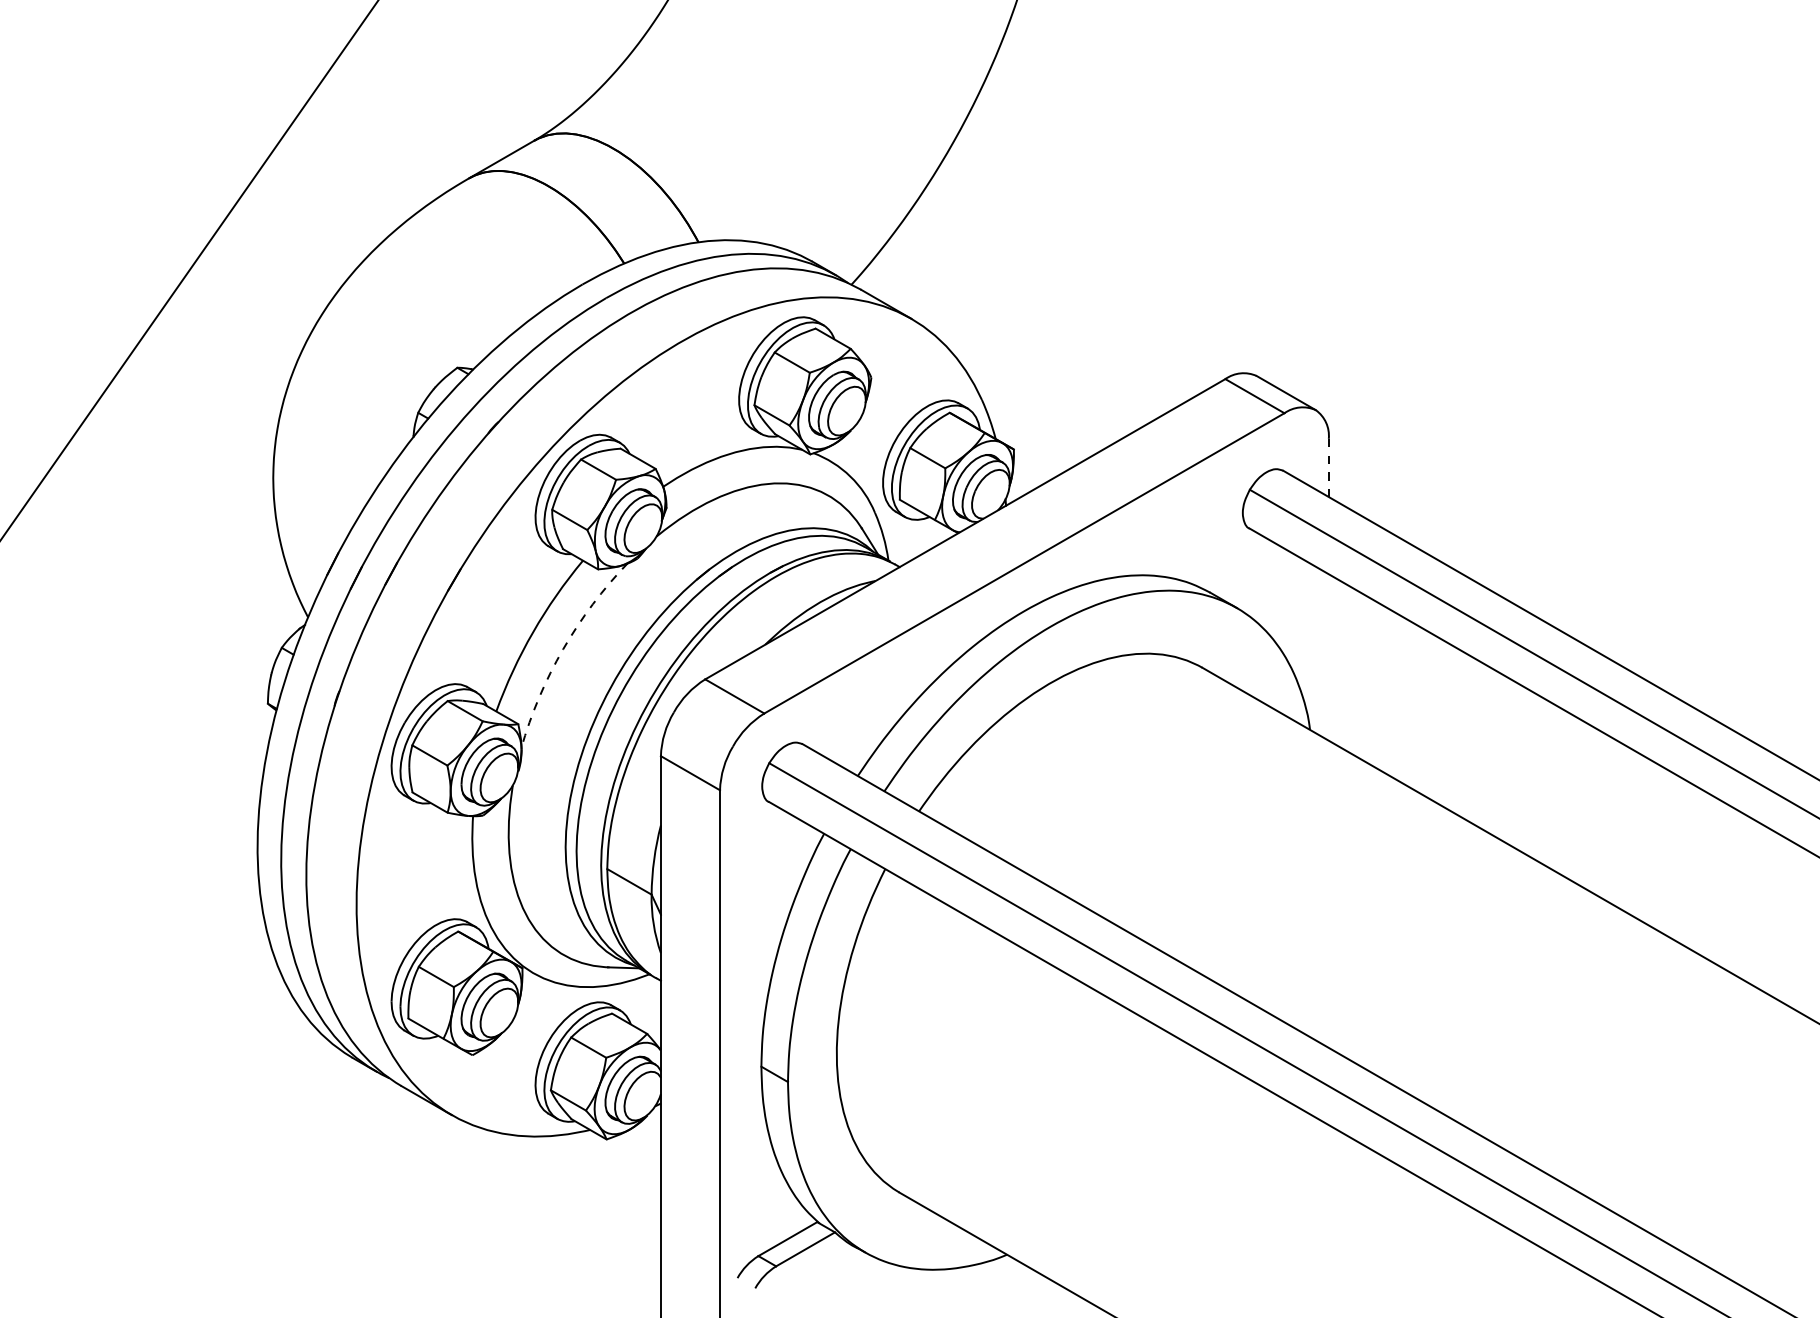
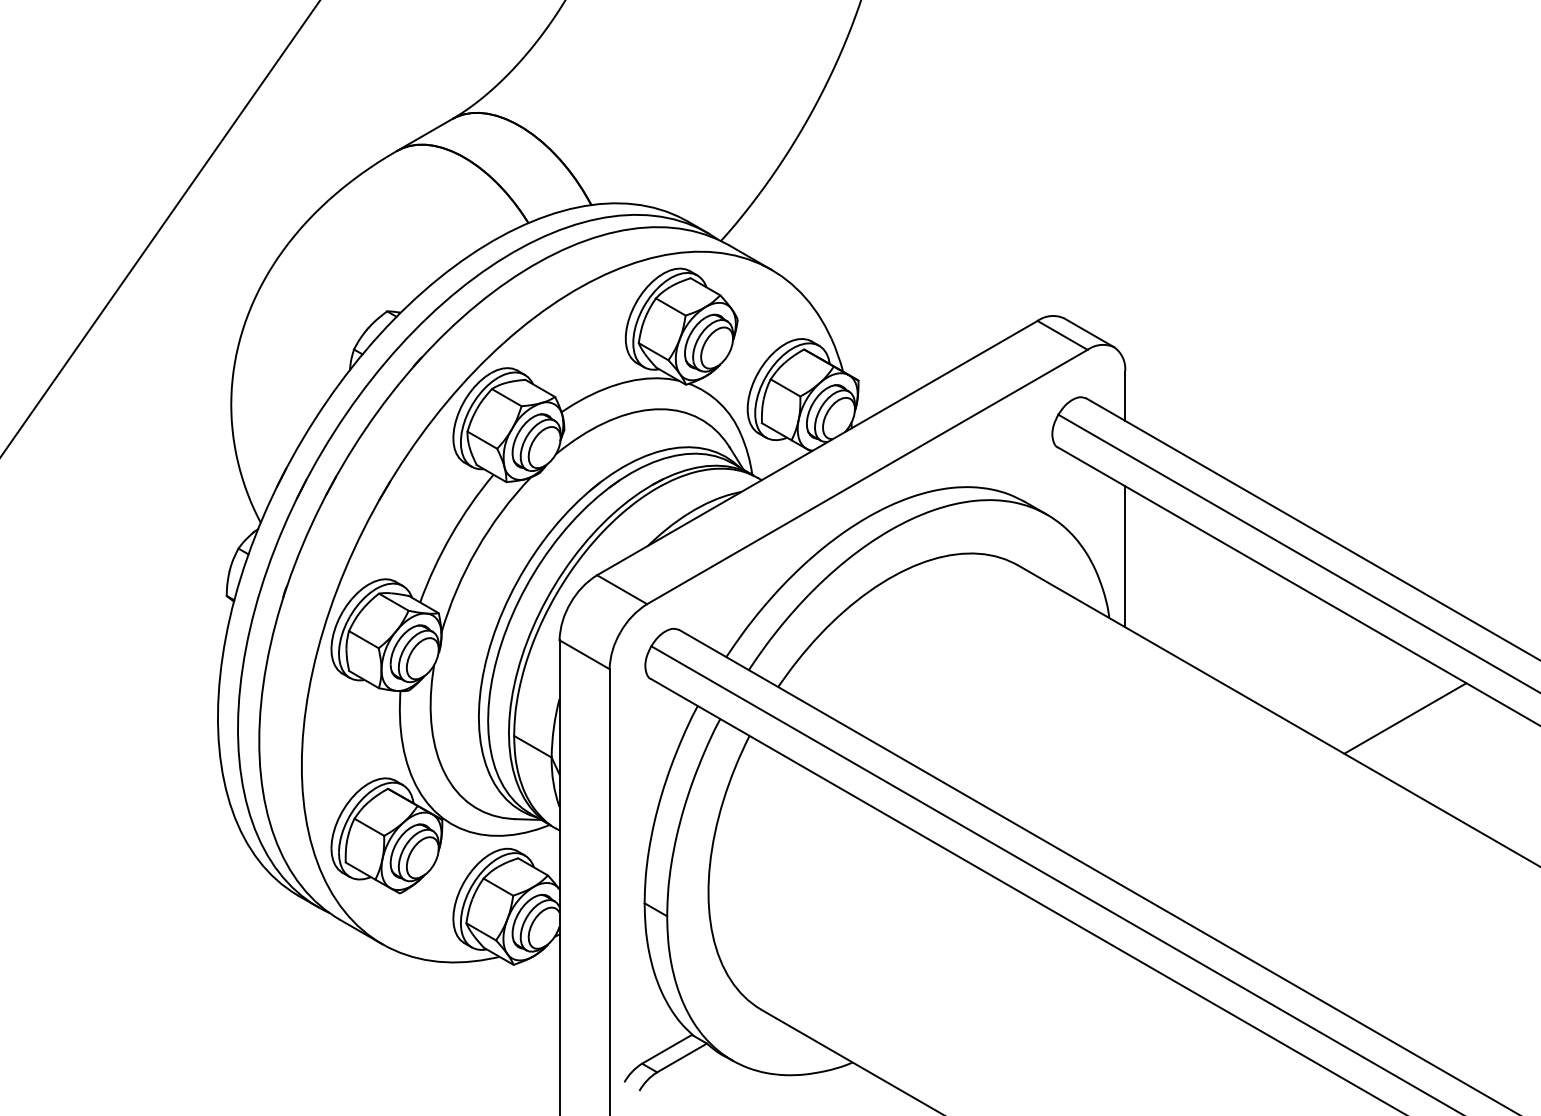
line: (1329, 468) -> (1125, 396), dashed -> solid
arc: (562, 648) -> (476, 549), dashed -> solid
line: (1329, 657) -> (1125, 556), added
line: (1659, 848) -> (1405, 718), added

